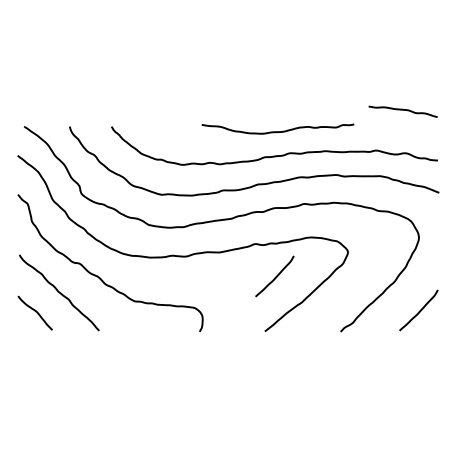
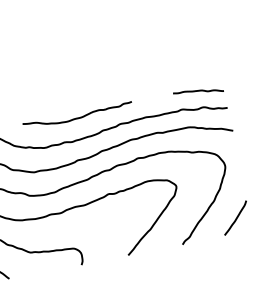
curve: (402, 110) -> (197, 91), moved
curve: (277, 131) -> (77, 117), moved
curve: (275, 276) -> (127, 214), removed

